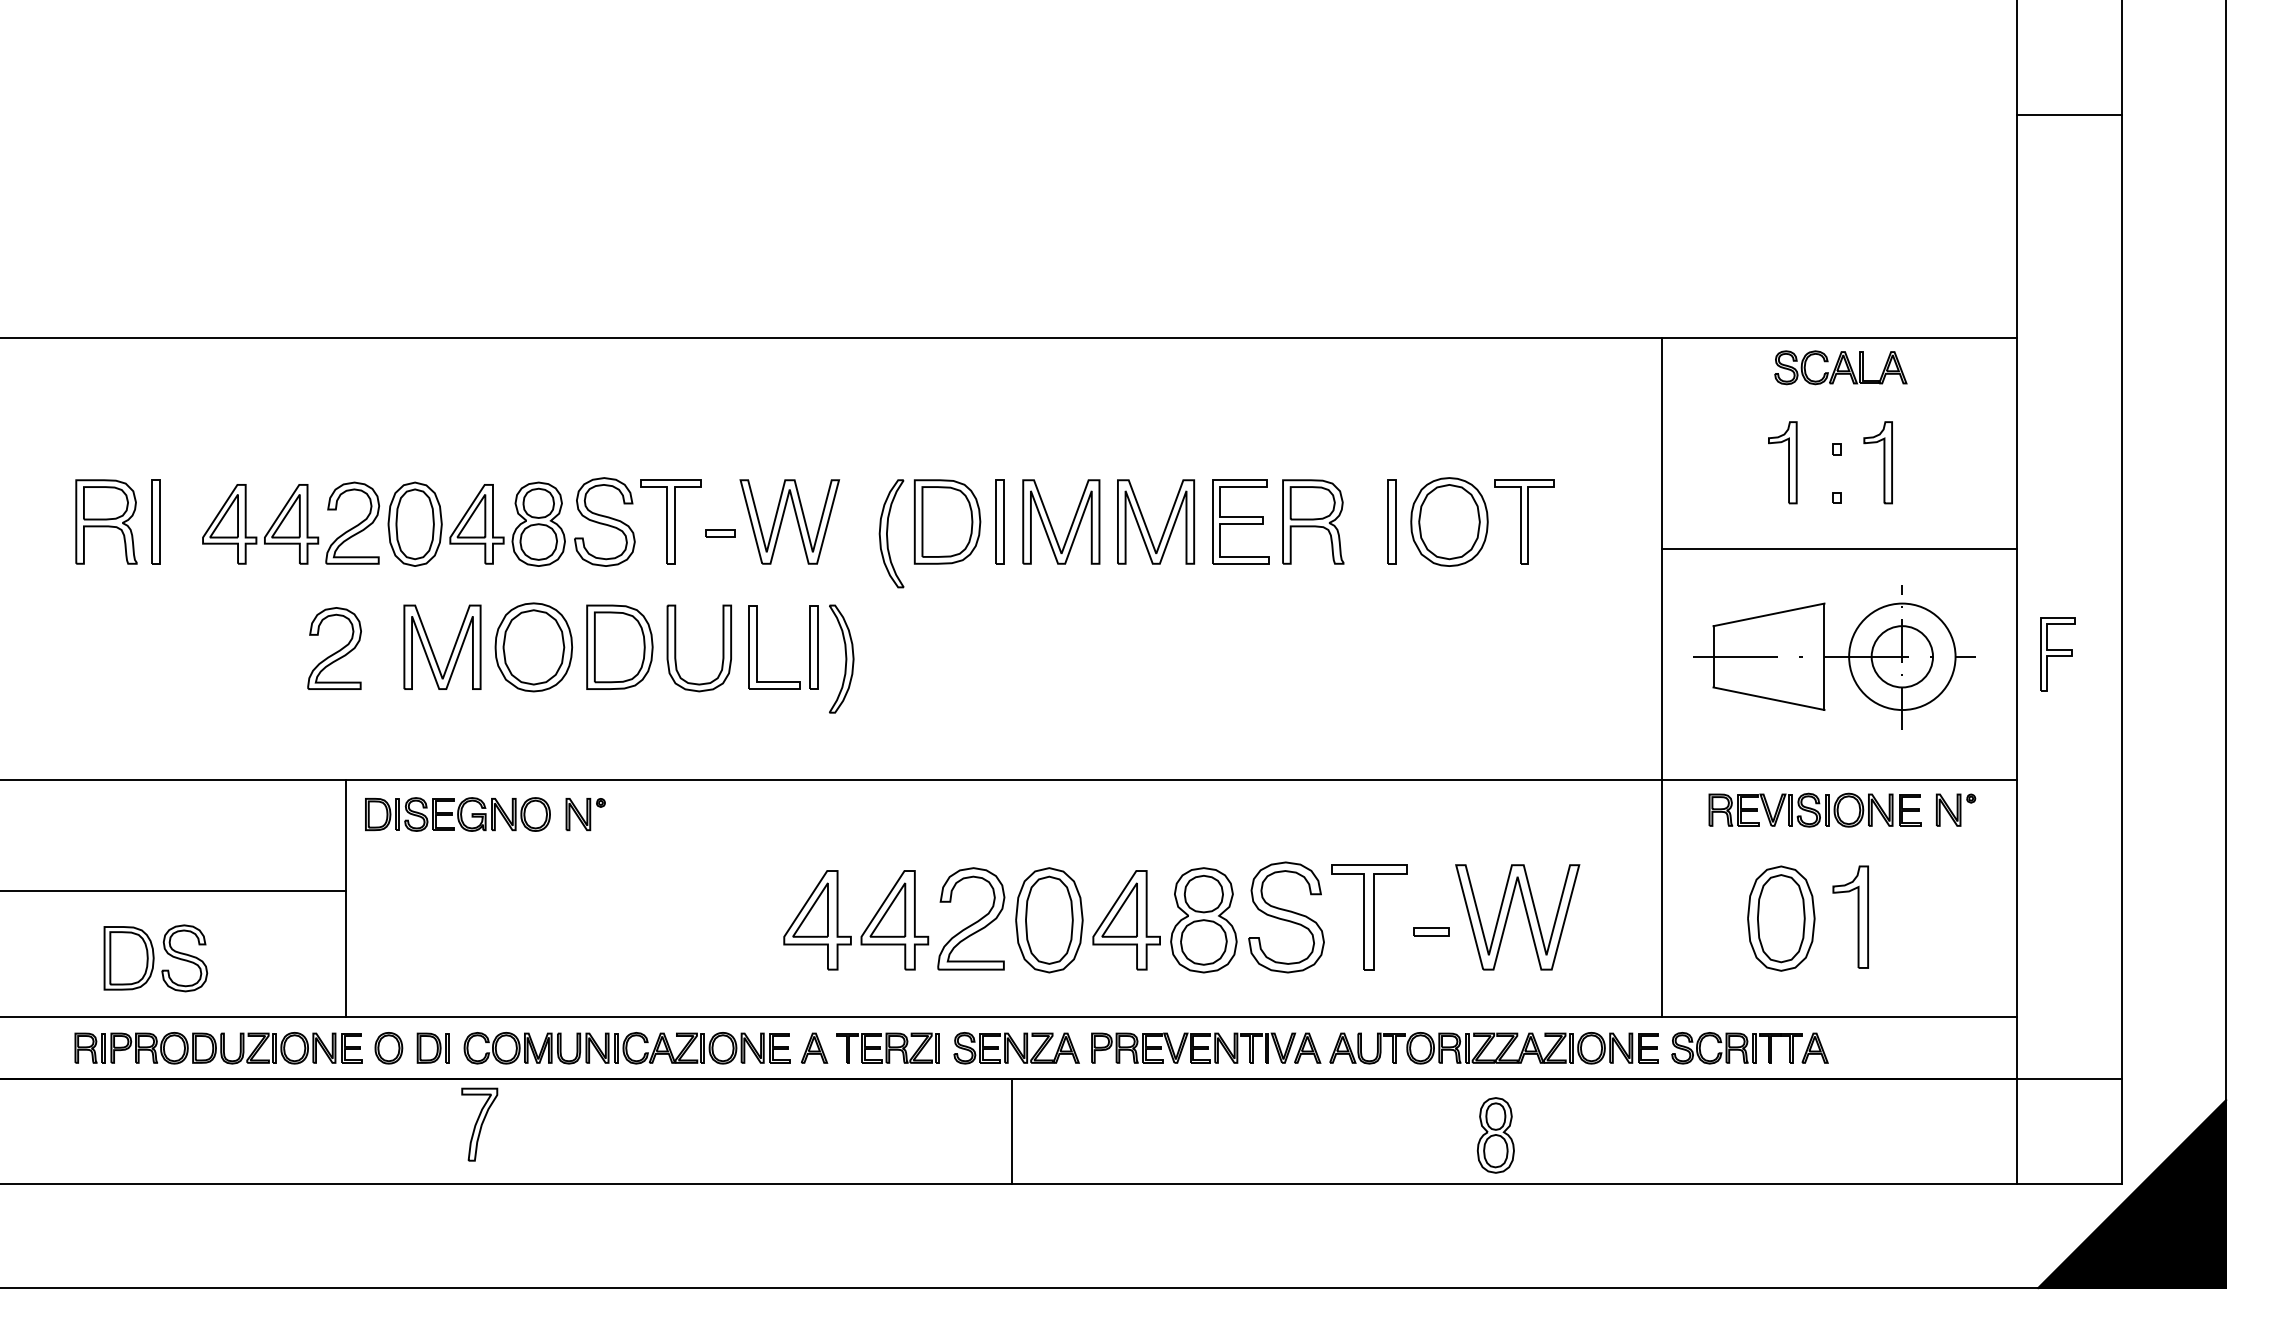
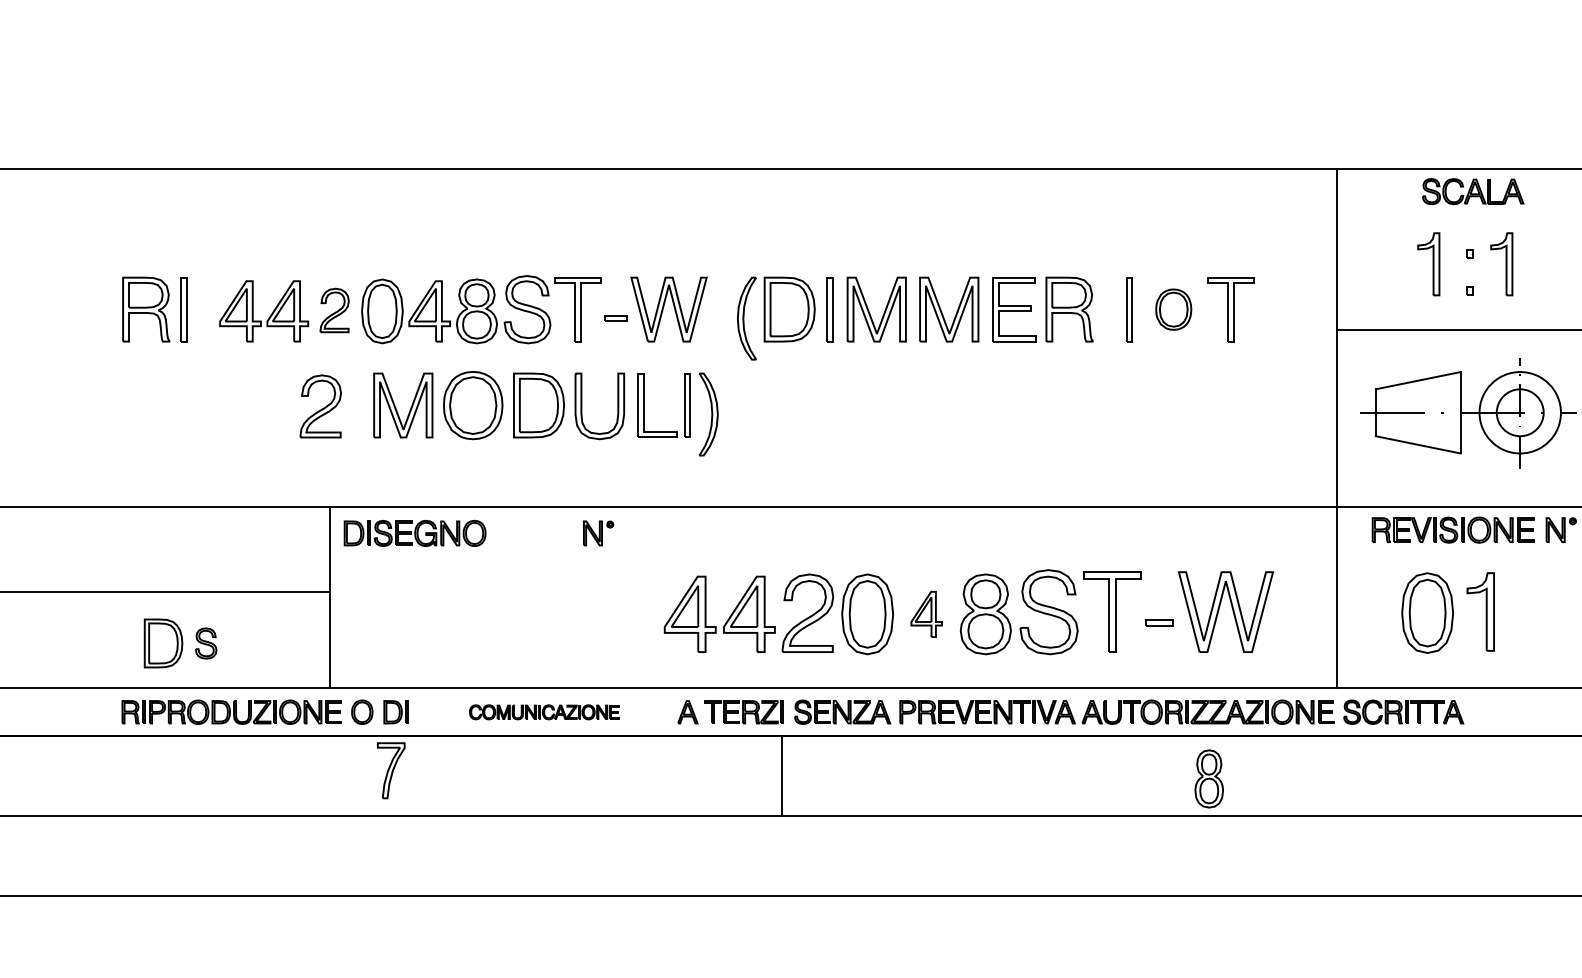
part: (1449, 521) -> (1173, 309), size x0.6
part: (352, 522) -> (334, 310), size x0.7
part: (585, 814) -> (598, 533), moved
part: (1126, 920) -> (926, 614), size x0.6
part: (184, 958) -> (205, 643), size x0.6
part: (626, 1048) -> (544, 712), size x0.6
part: (479, 1124) -> (391, 770), moved
line: (1012, 1131) -> (782, 775), moved

